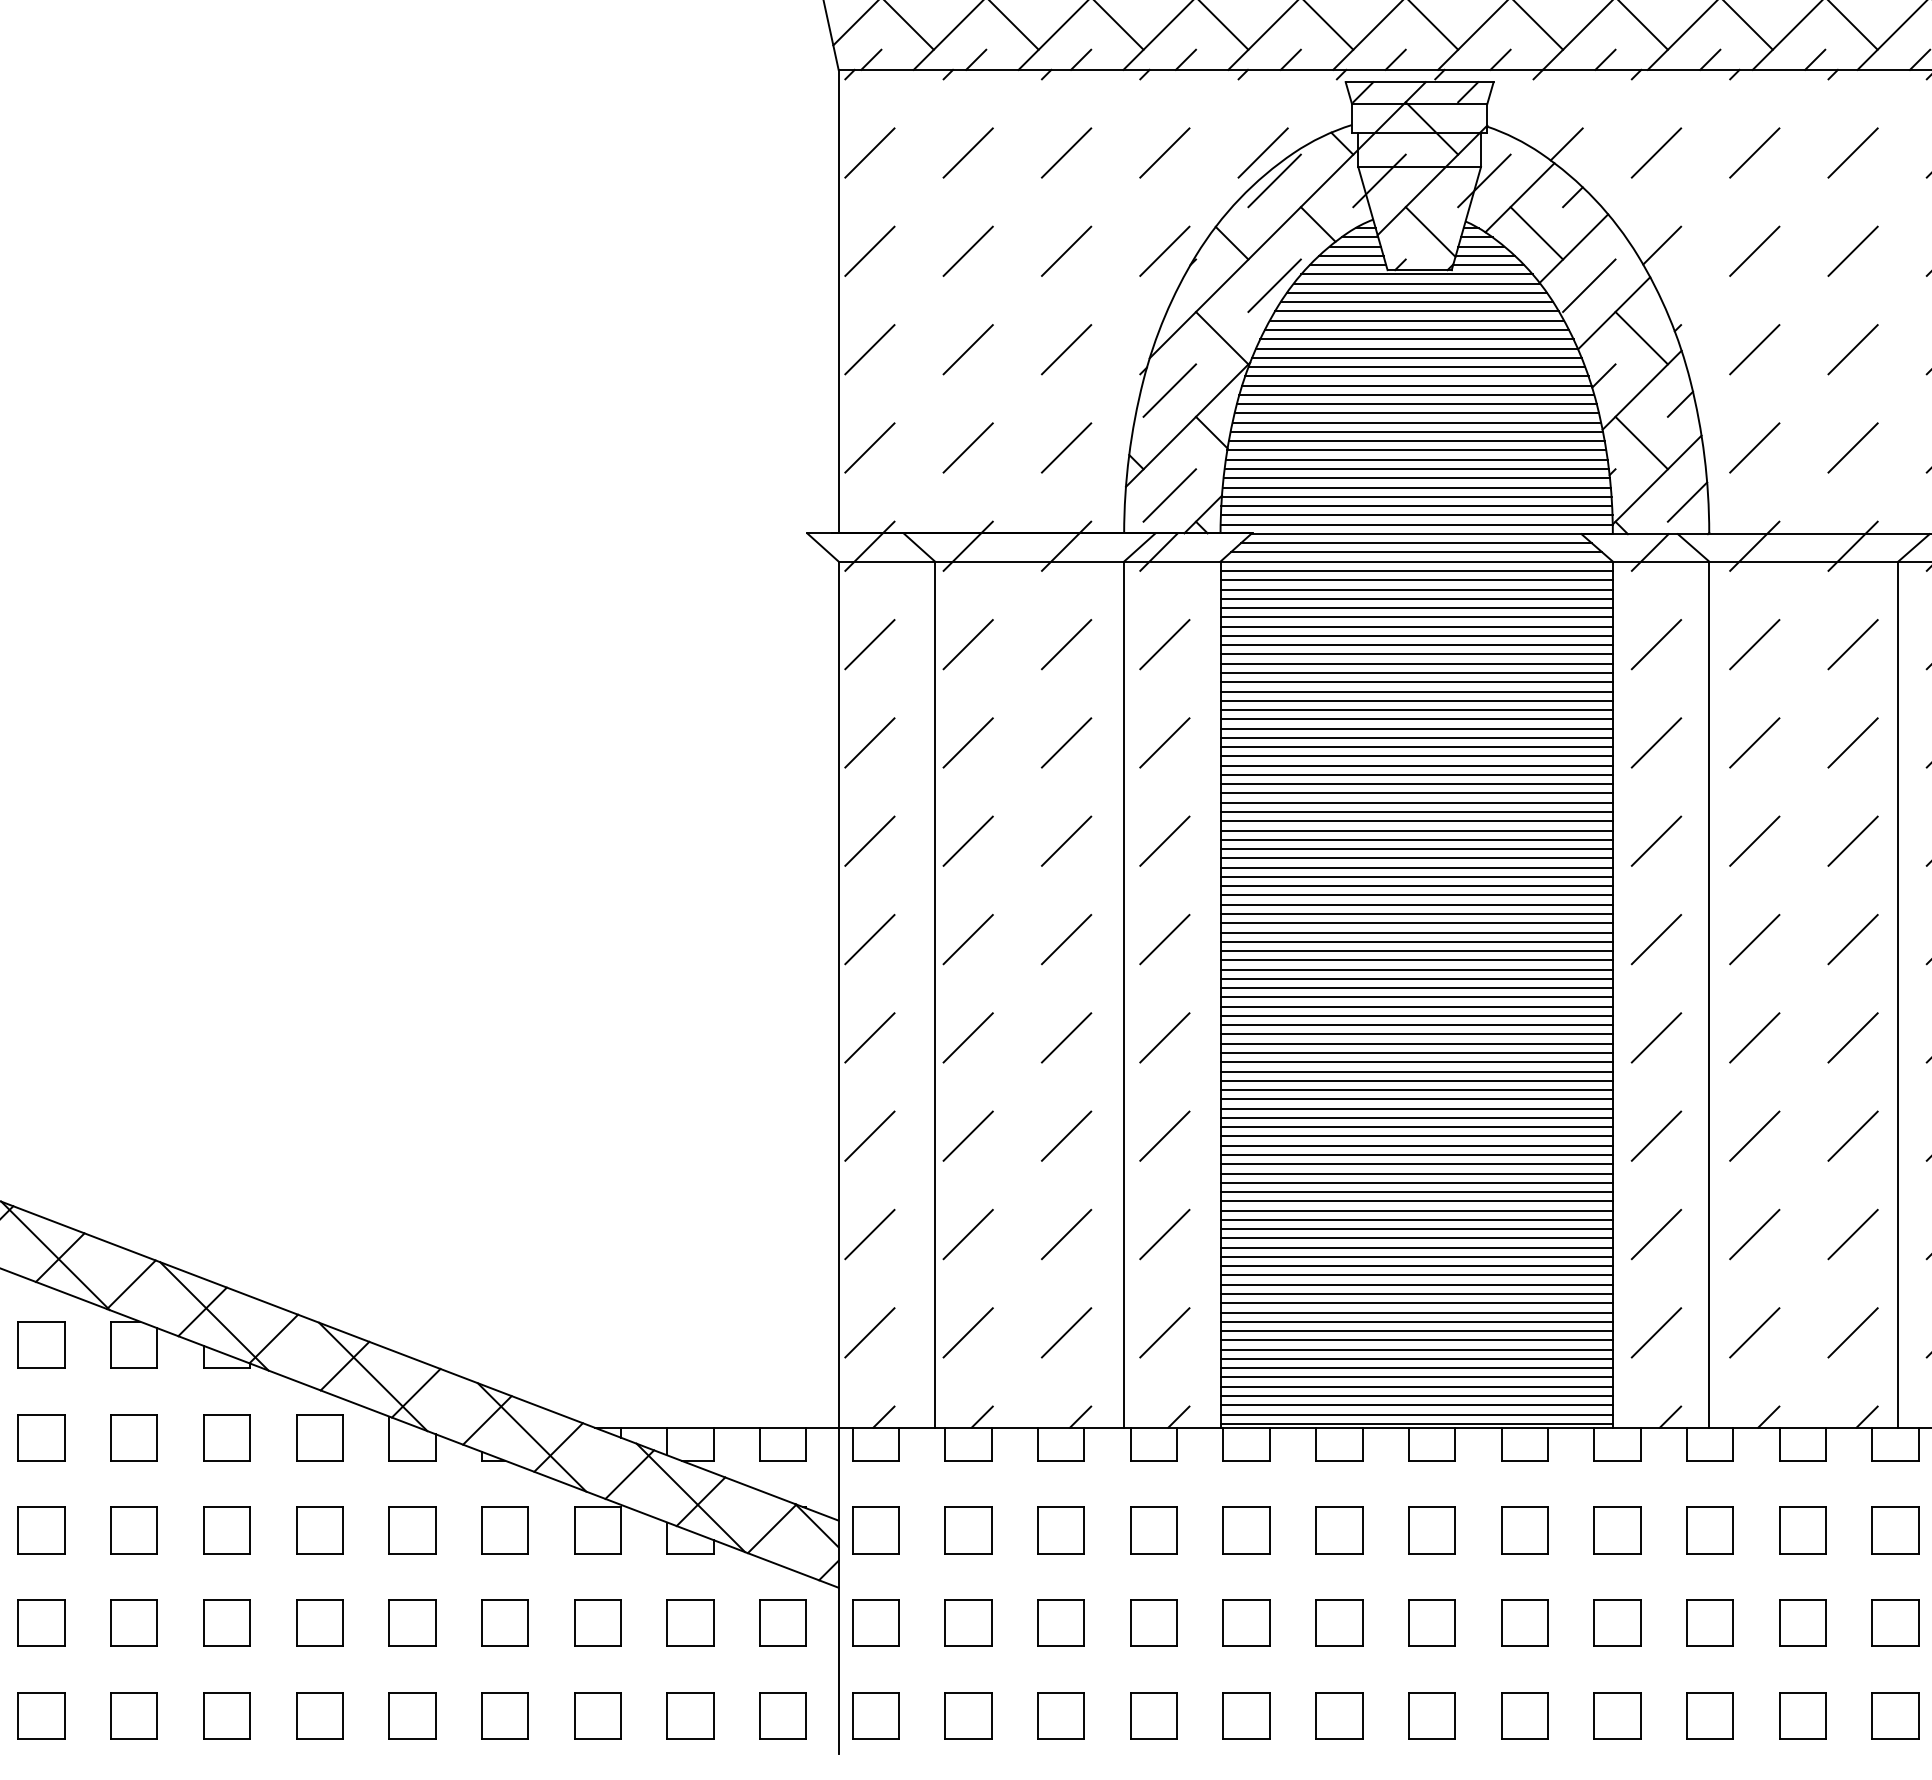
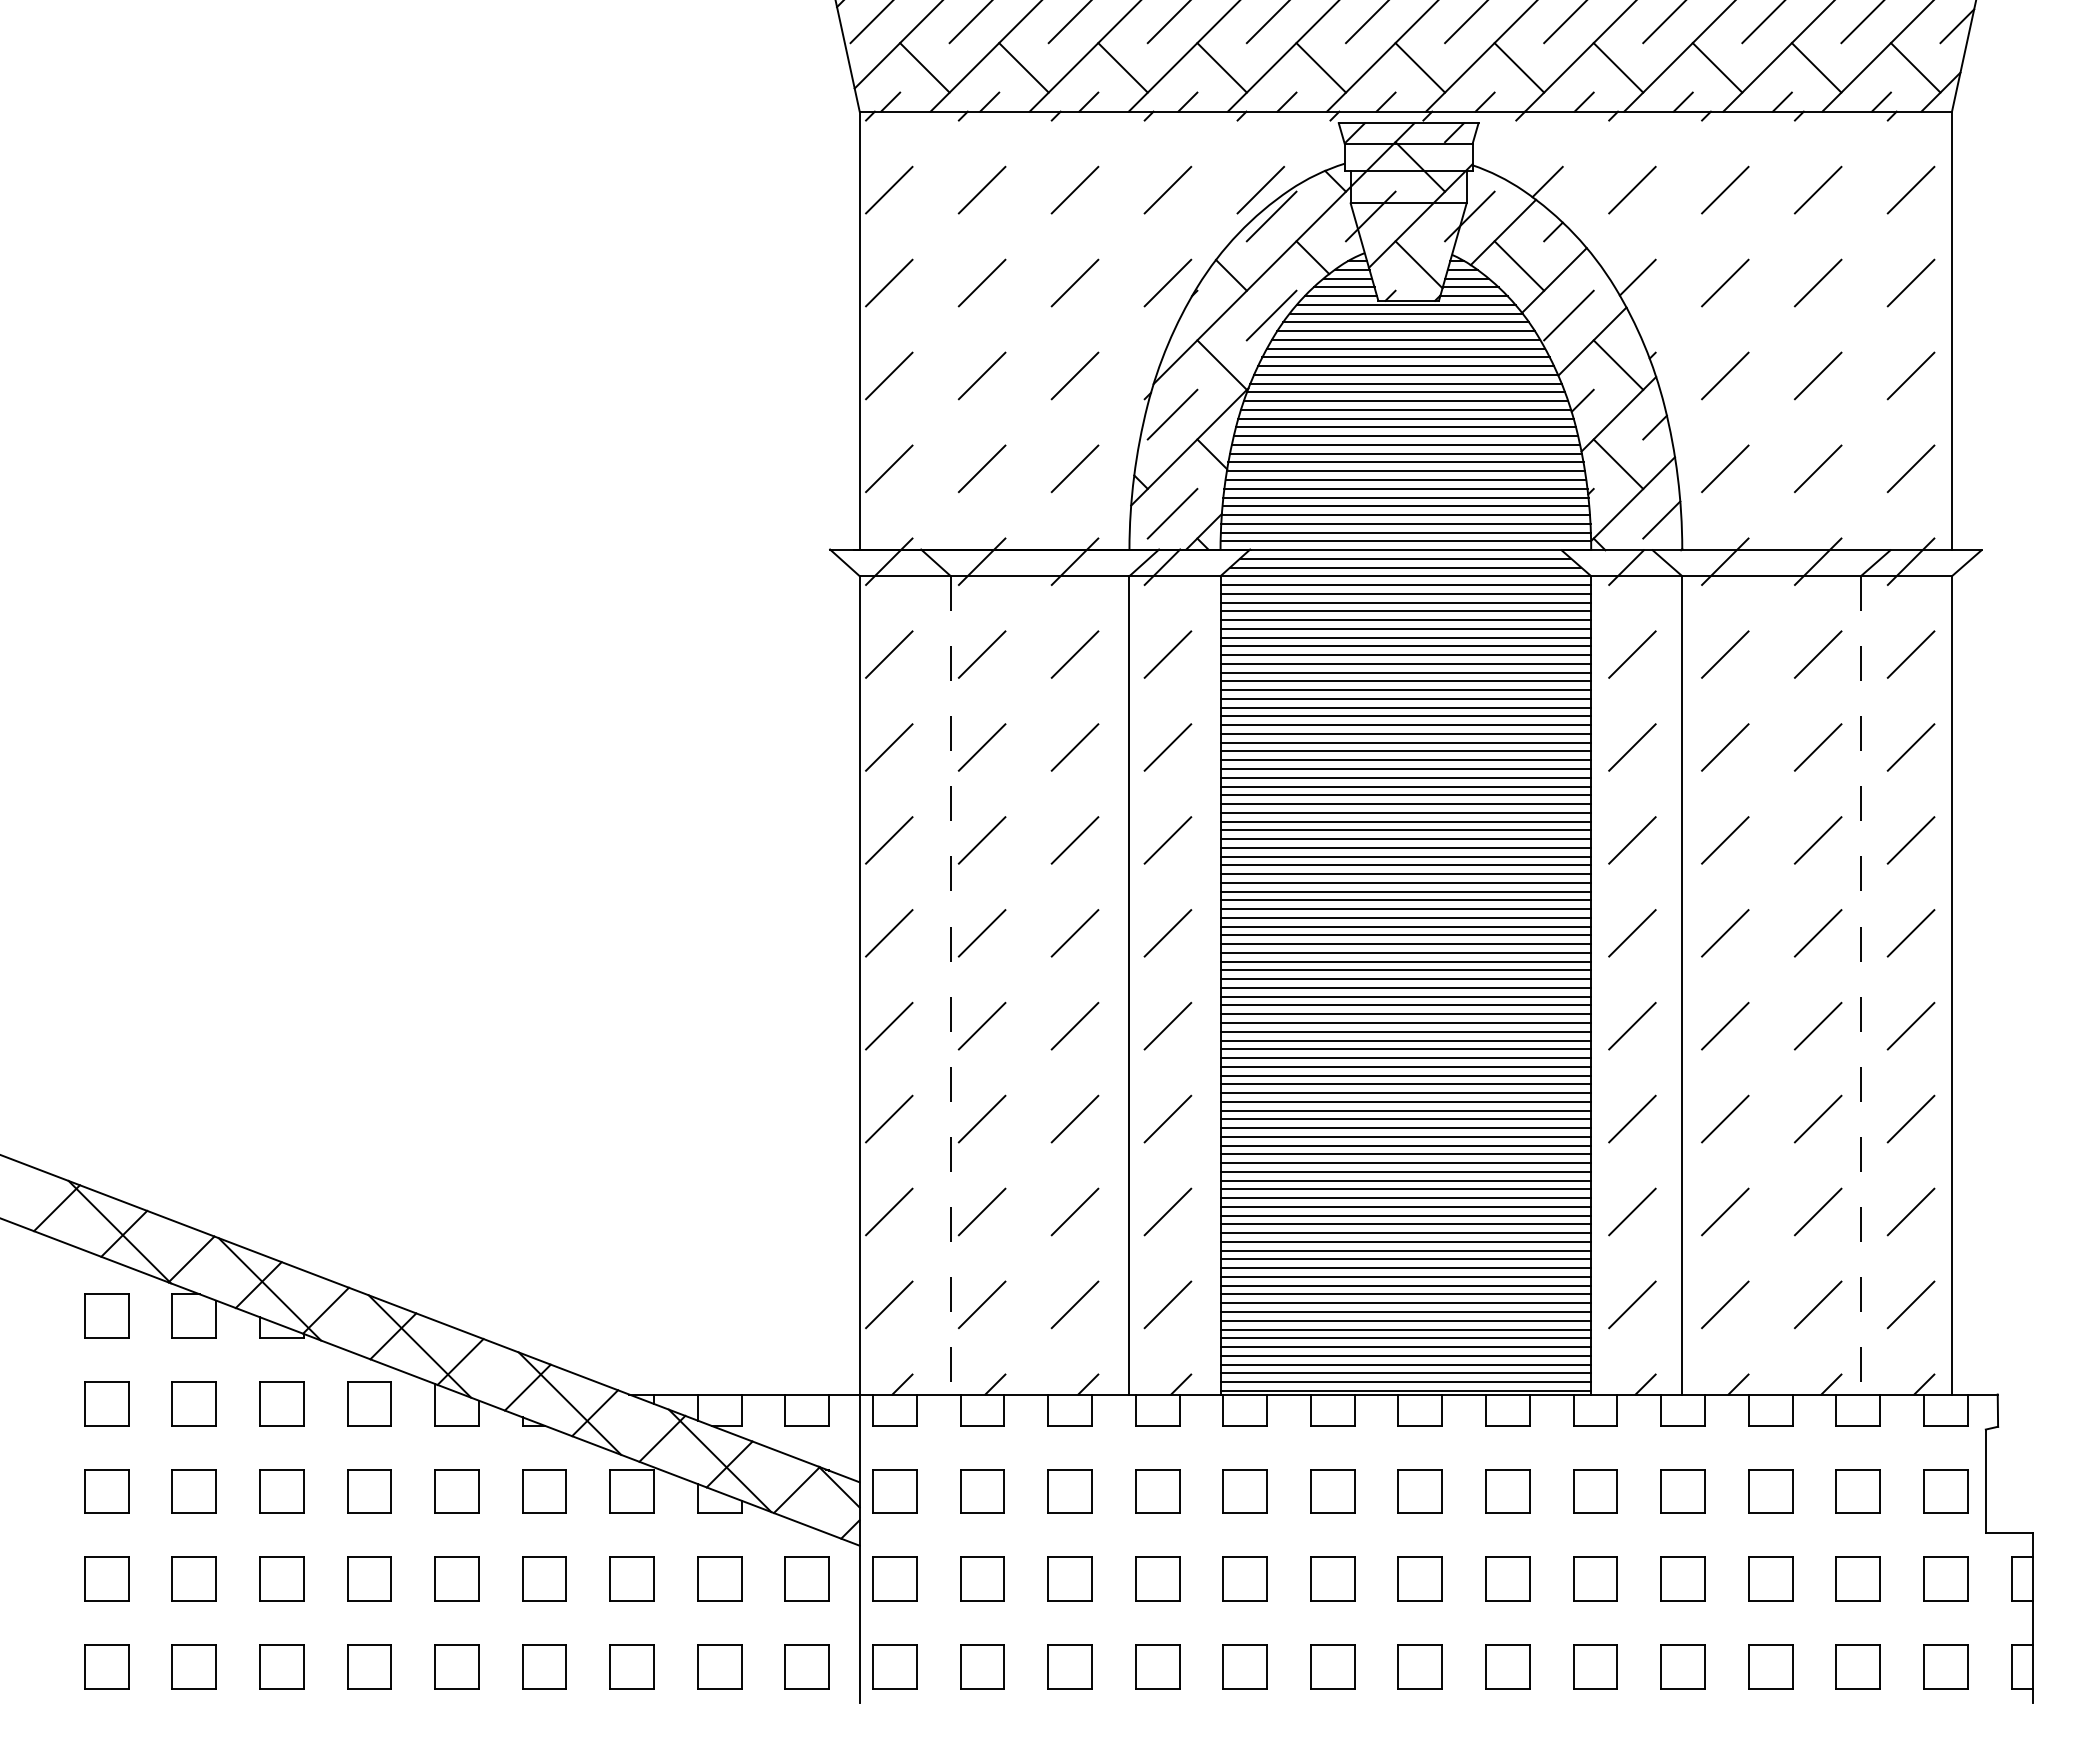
line: (934, 994) -> (950, 985), solid -> dashed
line: (1897, 994) -> (1860, 985), solid -> dashed

